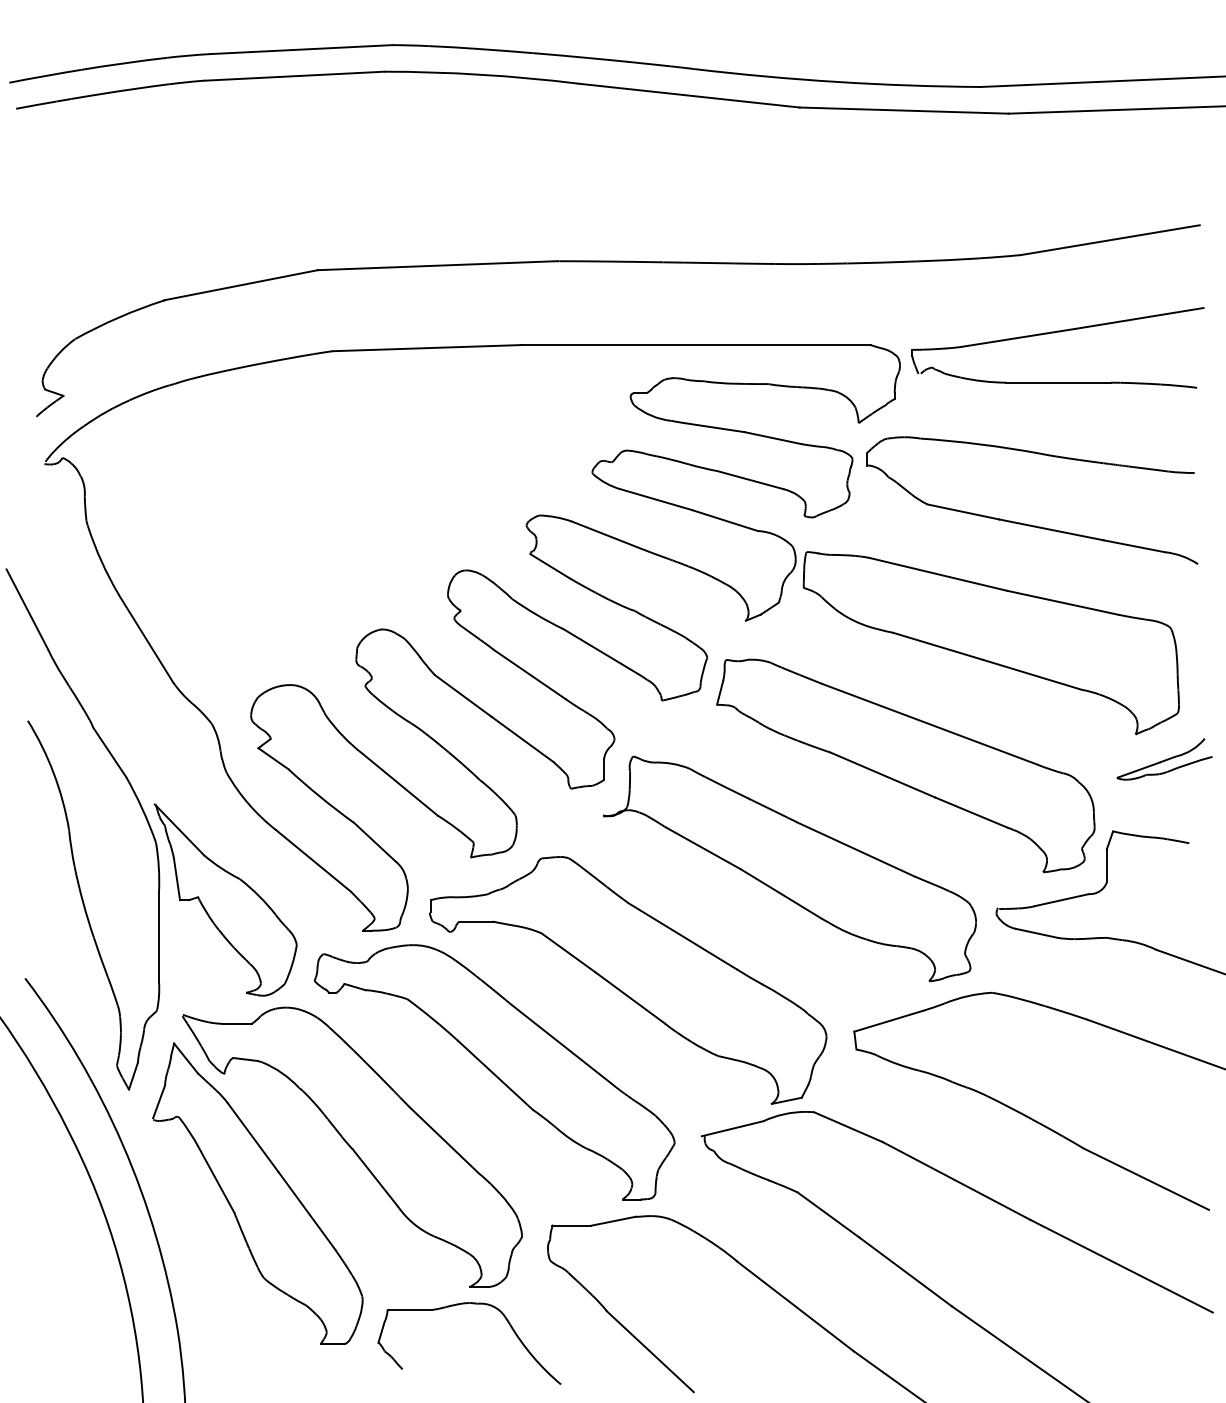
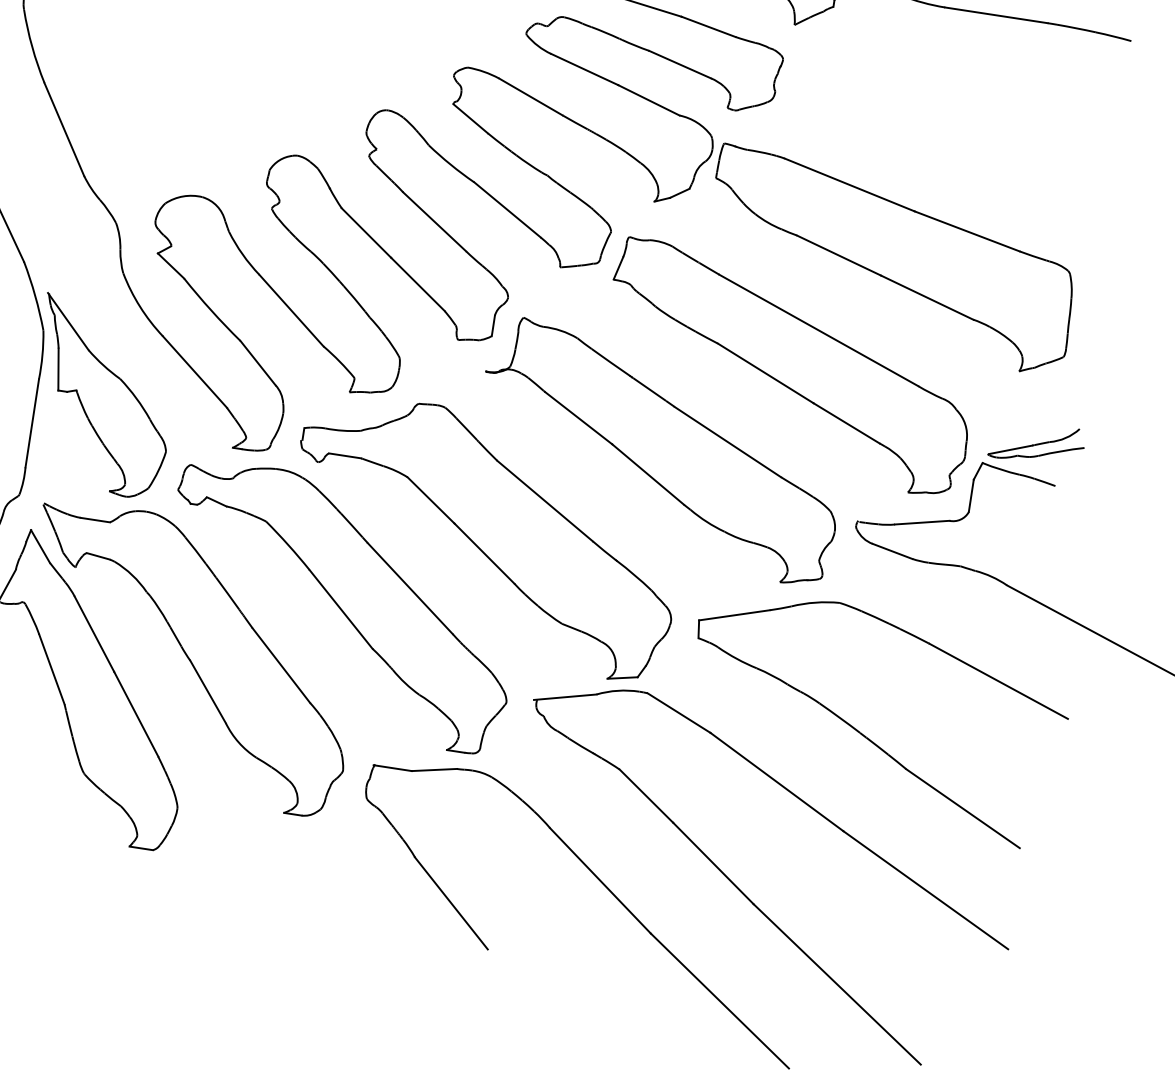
part: (1025, 523) -> (942, 148), removed
part: (1164, 759) -> (1037, 443), moved
part: (472, 1304) -> (284, 830), removed

